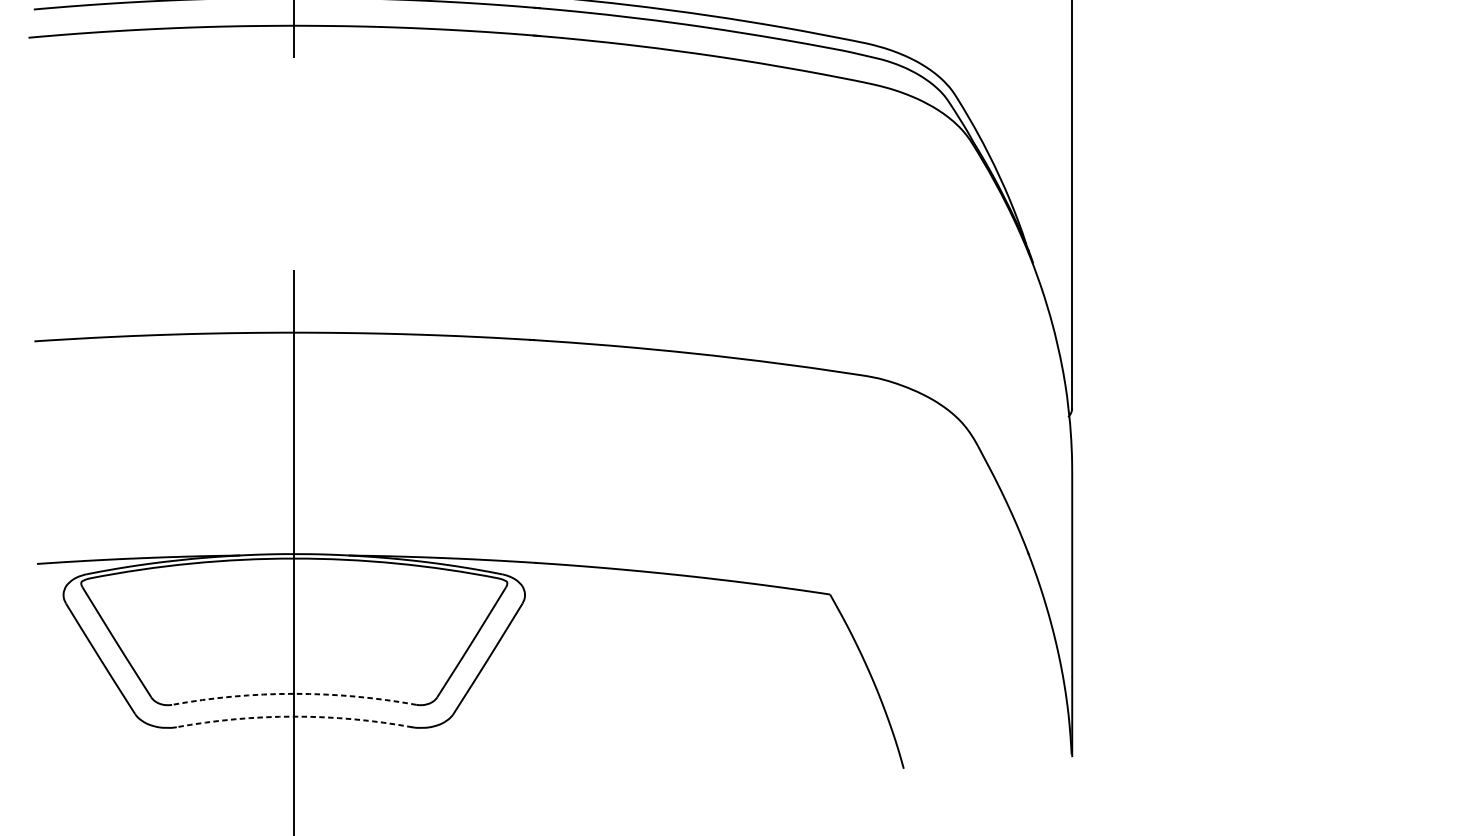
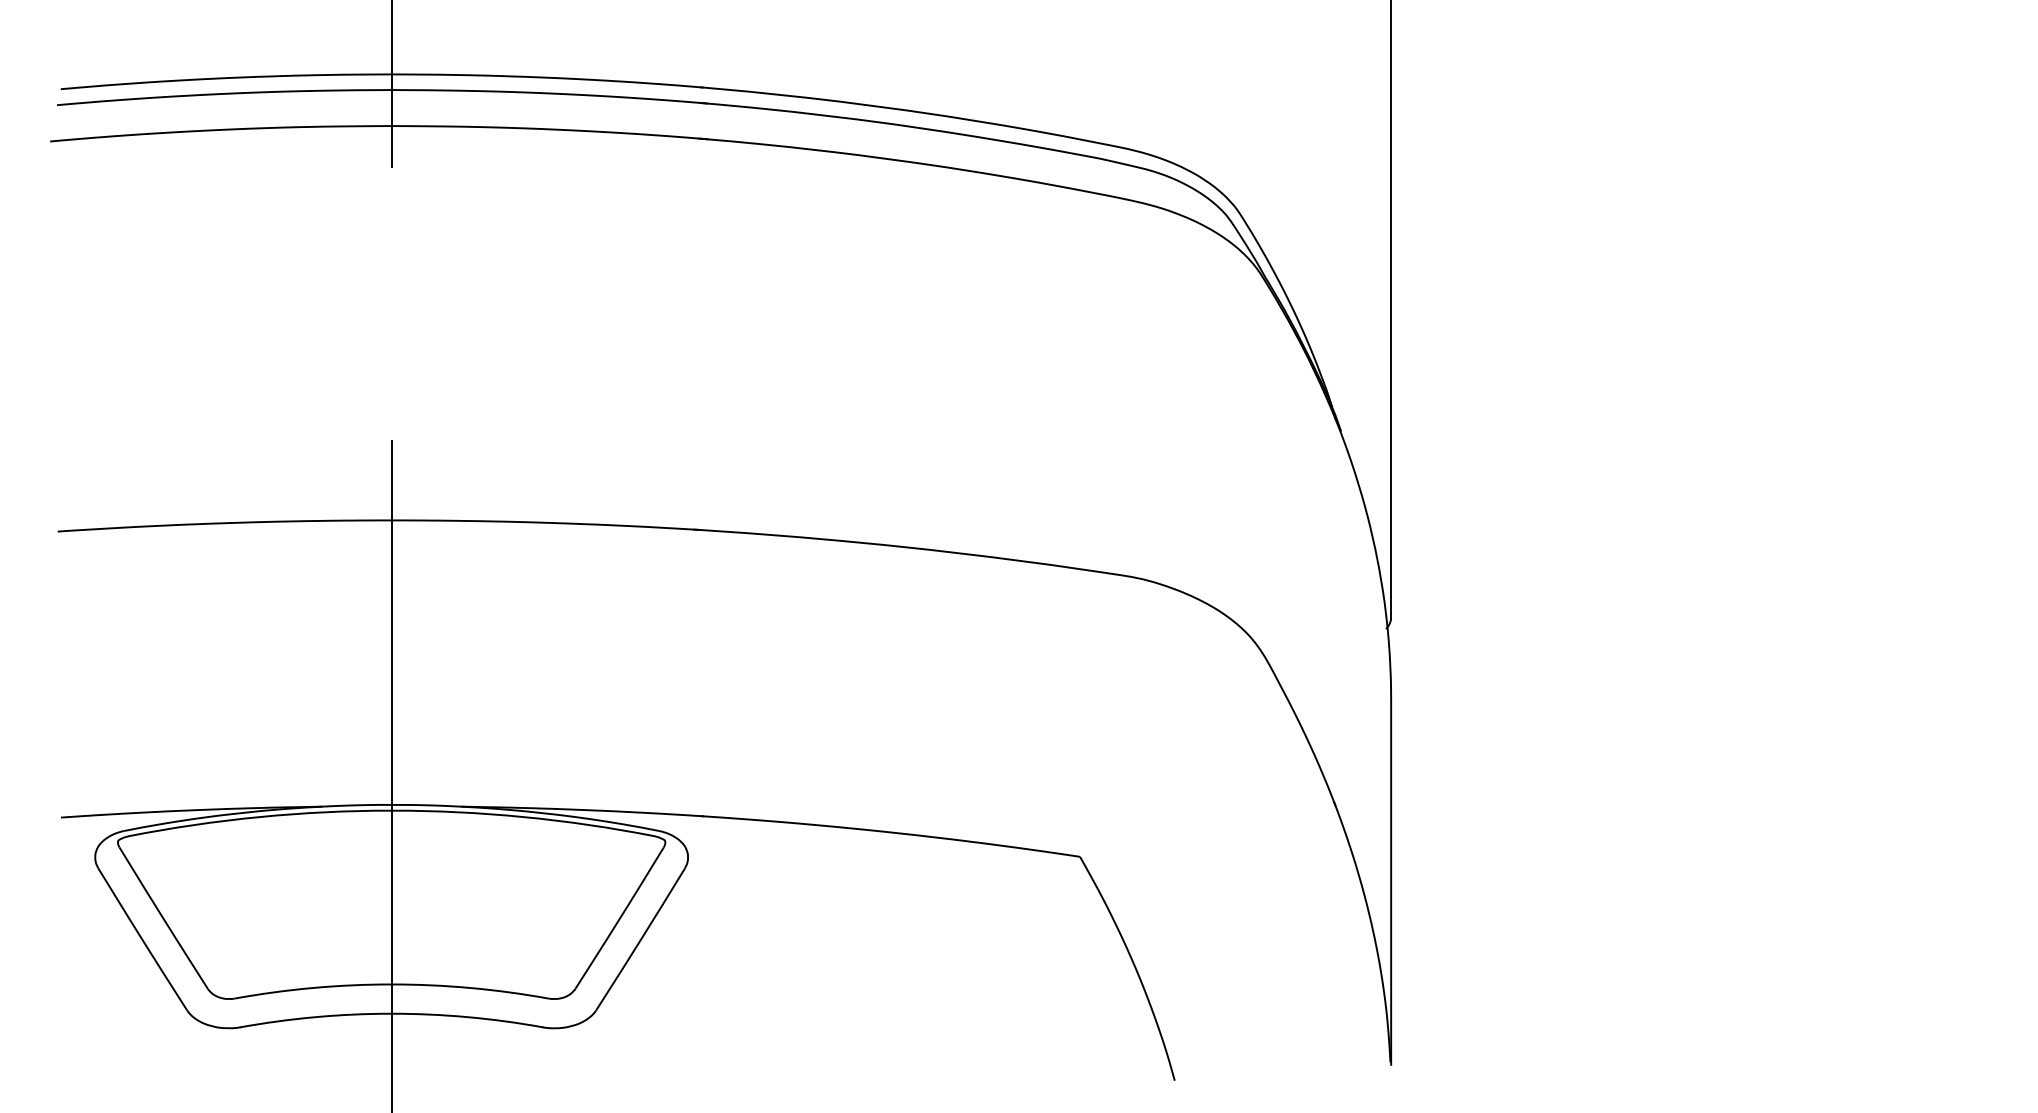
arc: (294, 693) -> (391, 984), dashed -> solid
arc: (294, 716) -> (391, 1013), dashed -> solid

